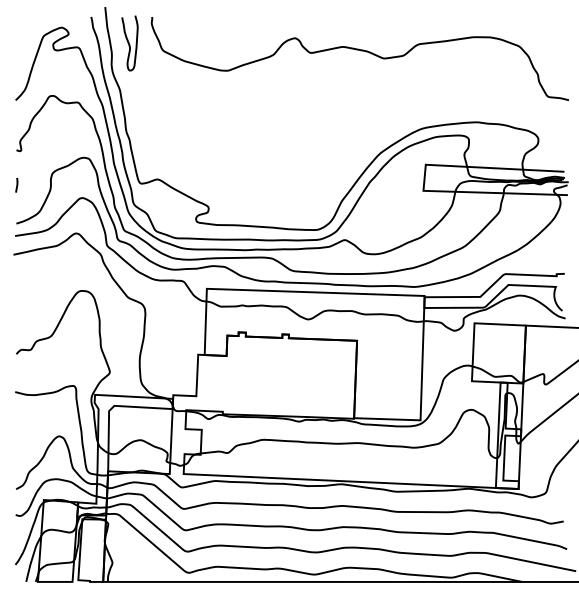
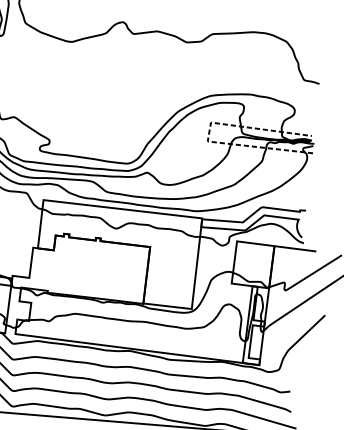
line: (424, 180) -> (209, 133), solid -> dashed

